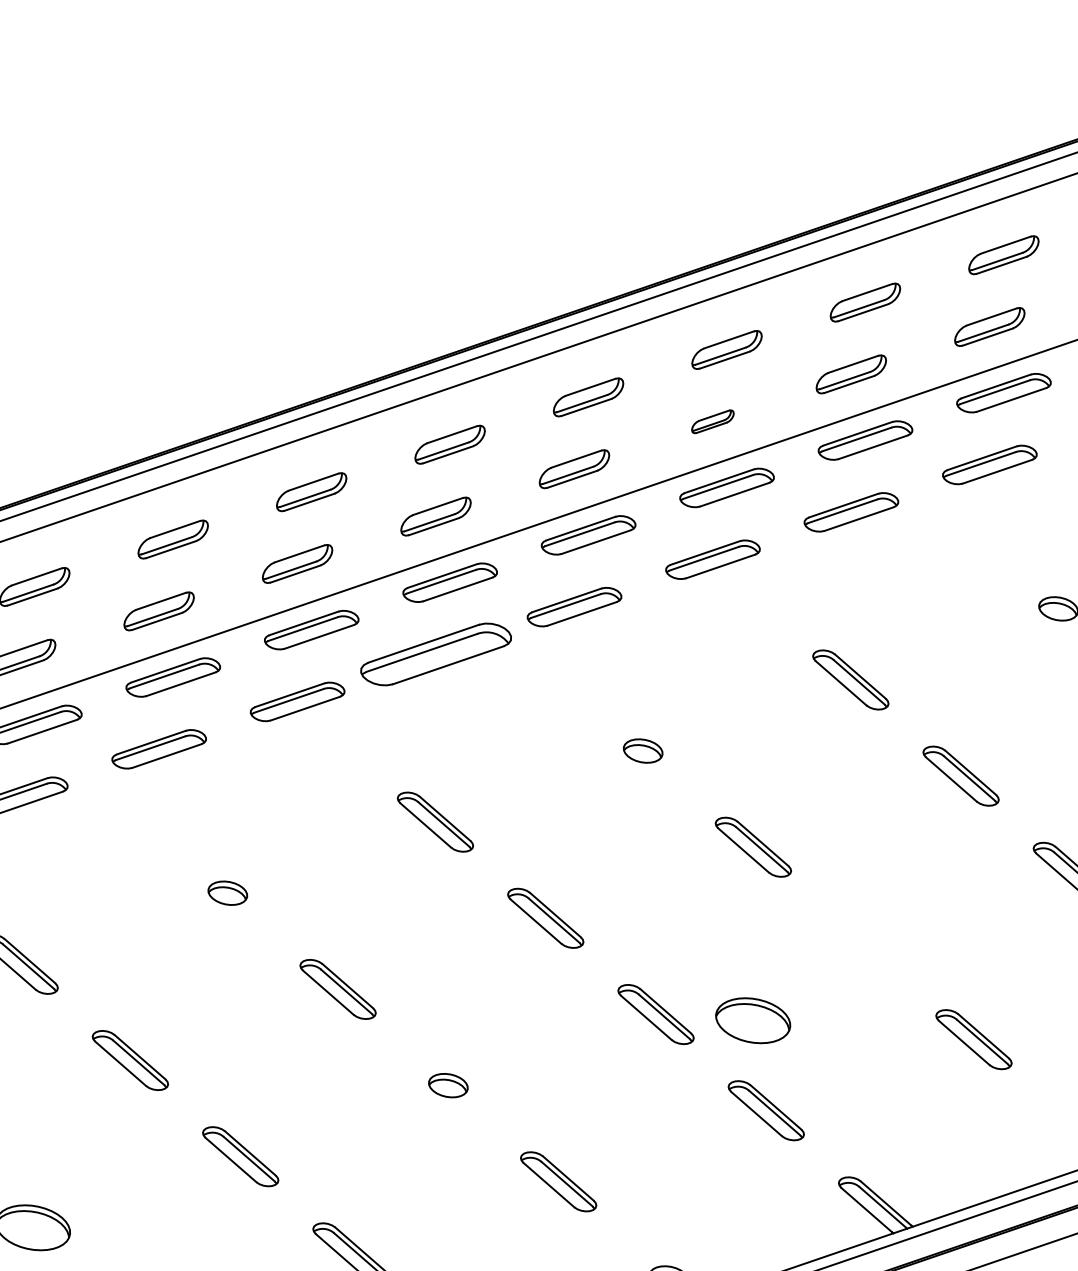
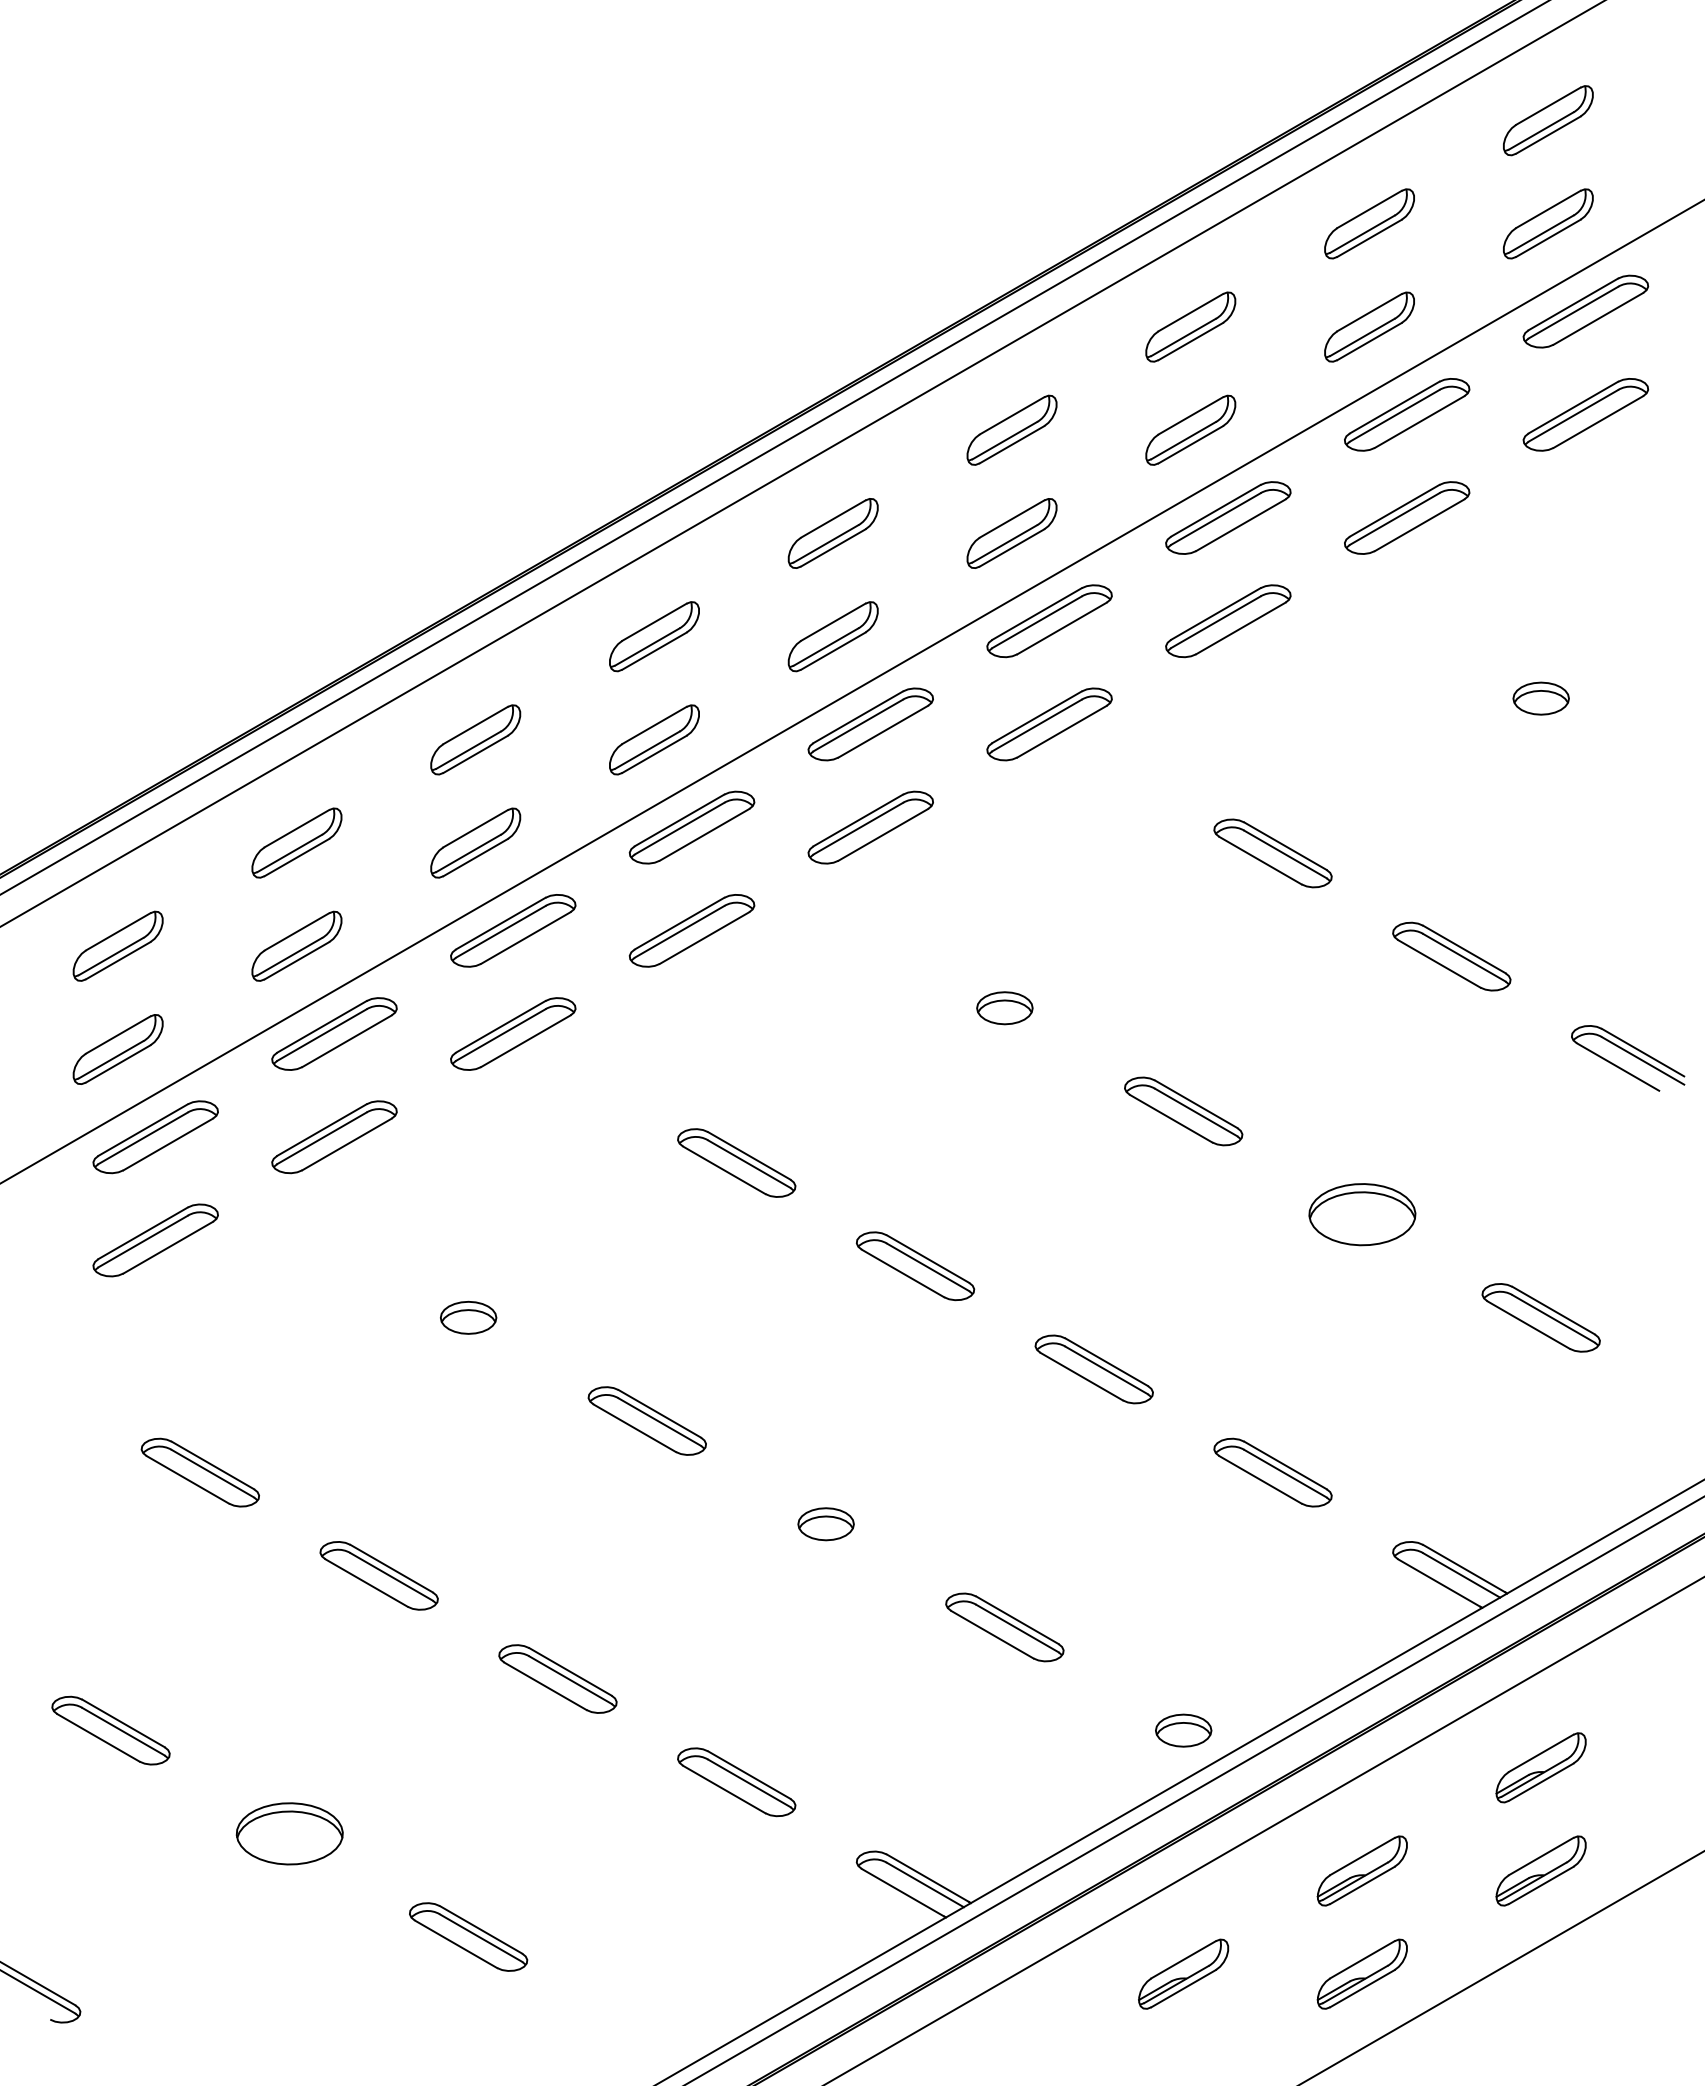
part: (712, 421) -> (1011, 533), size x1.67
part: (435, 654) -> (691, 930), size x0.62
part: (753, 1020) -> (1362, 1214), moved

